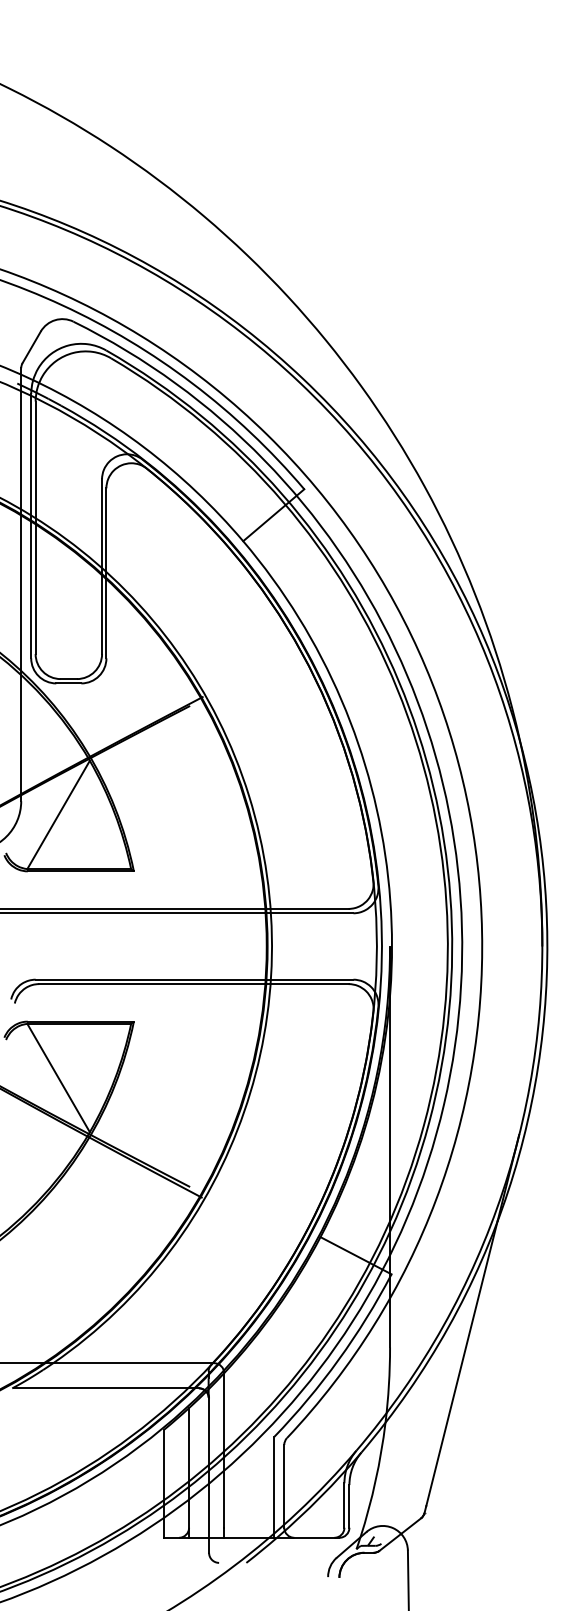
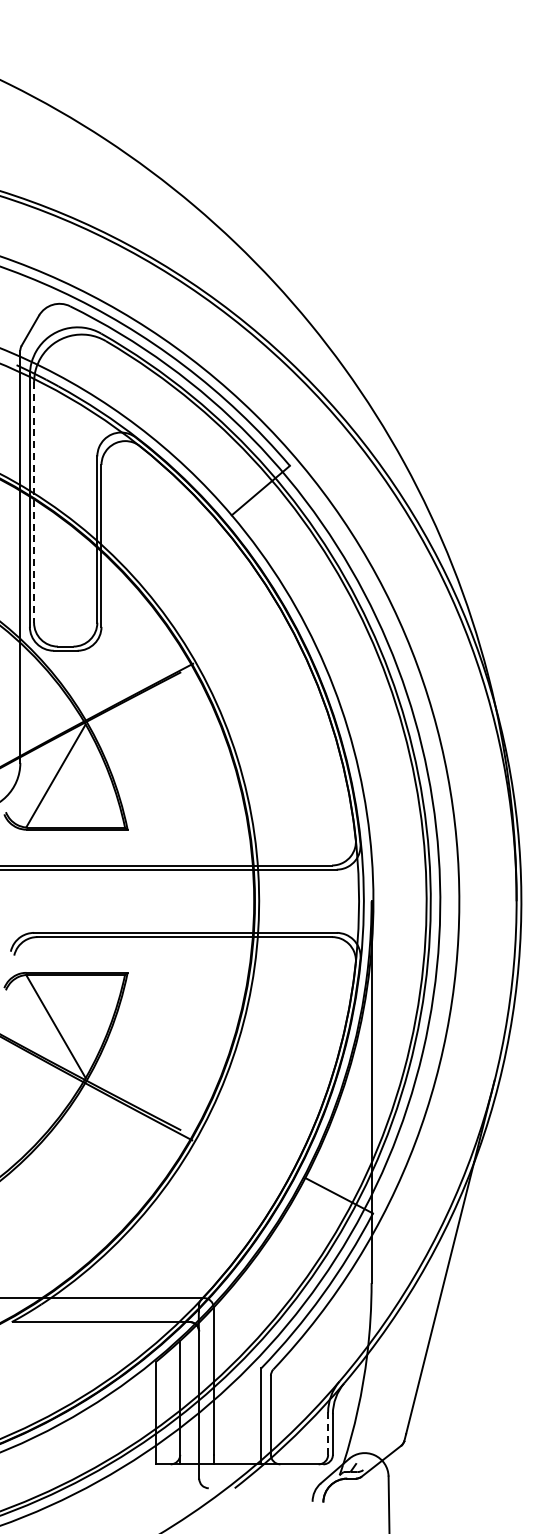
line: (36, 528) -> (34, 503), solid -> dashed
line: (344, 1505) -> (328, 1433), solid -> dashed

